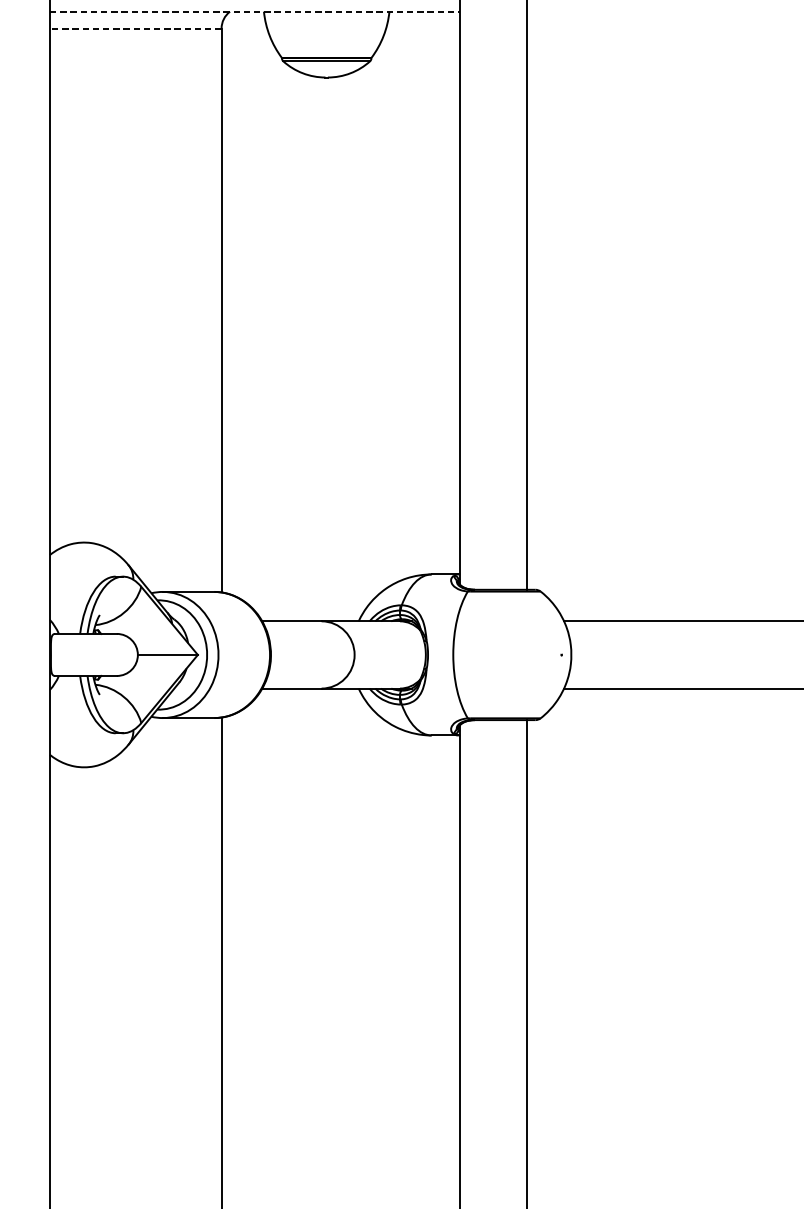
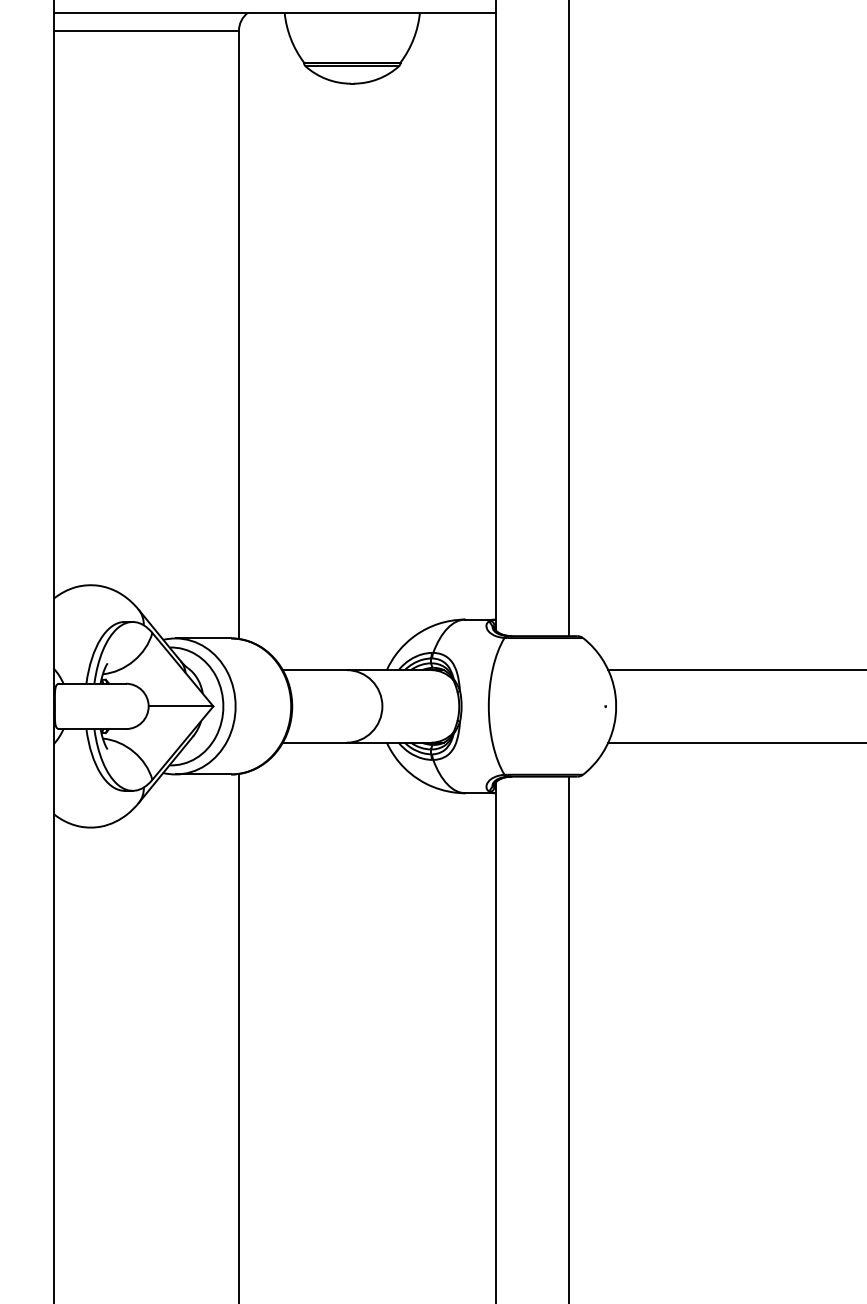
line: (255, 11) -> (275, 12), dashed -> solid
line: (135, 28) -> (146, 30), dashed -> solid

